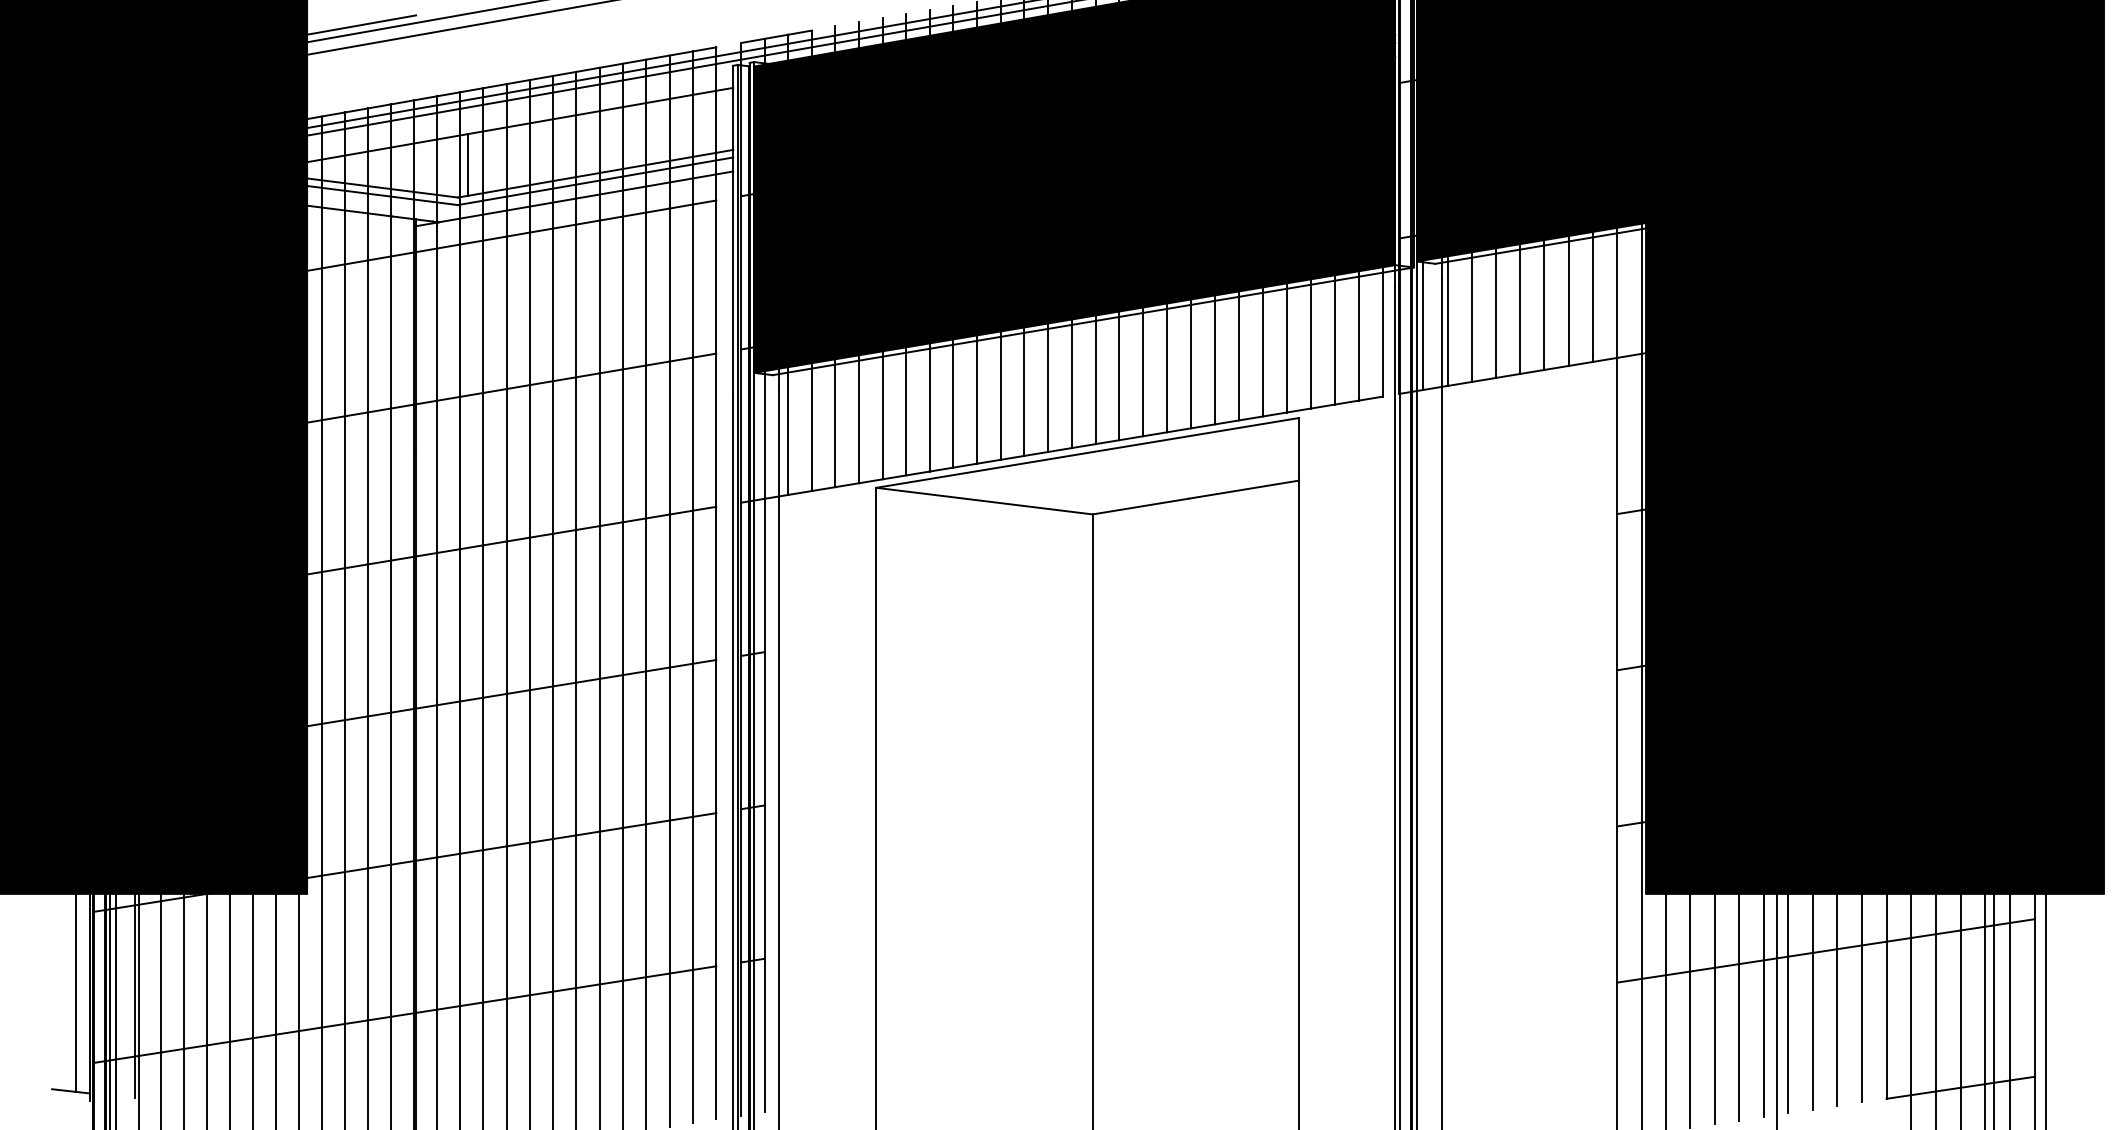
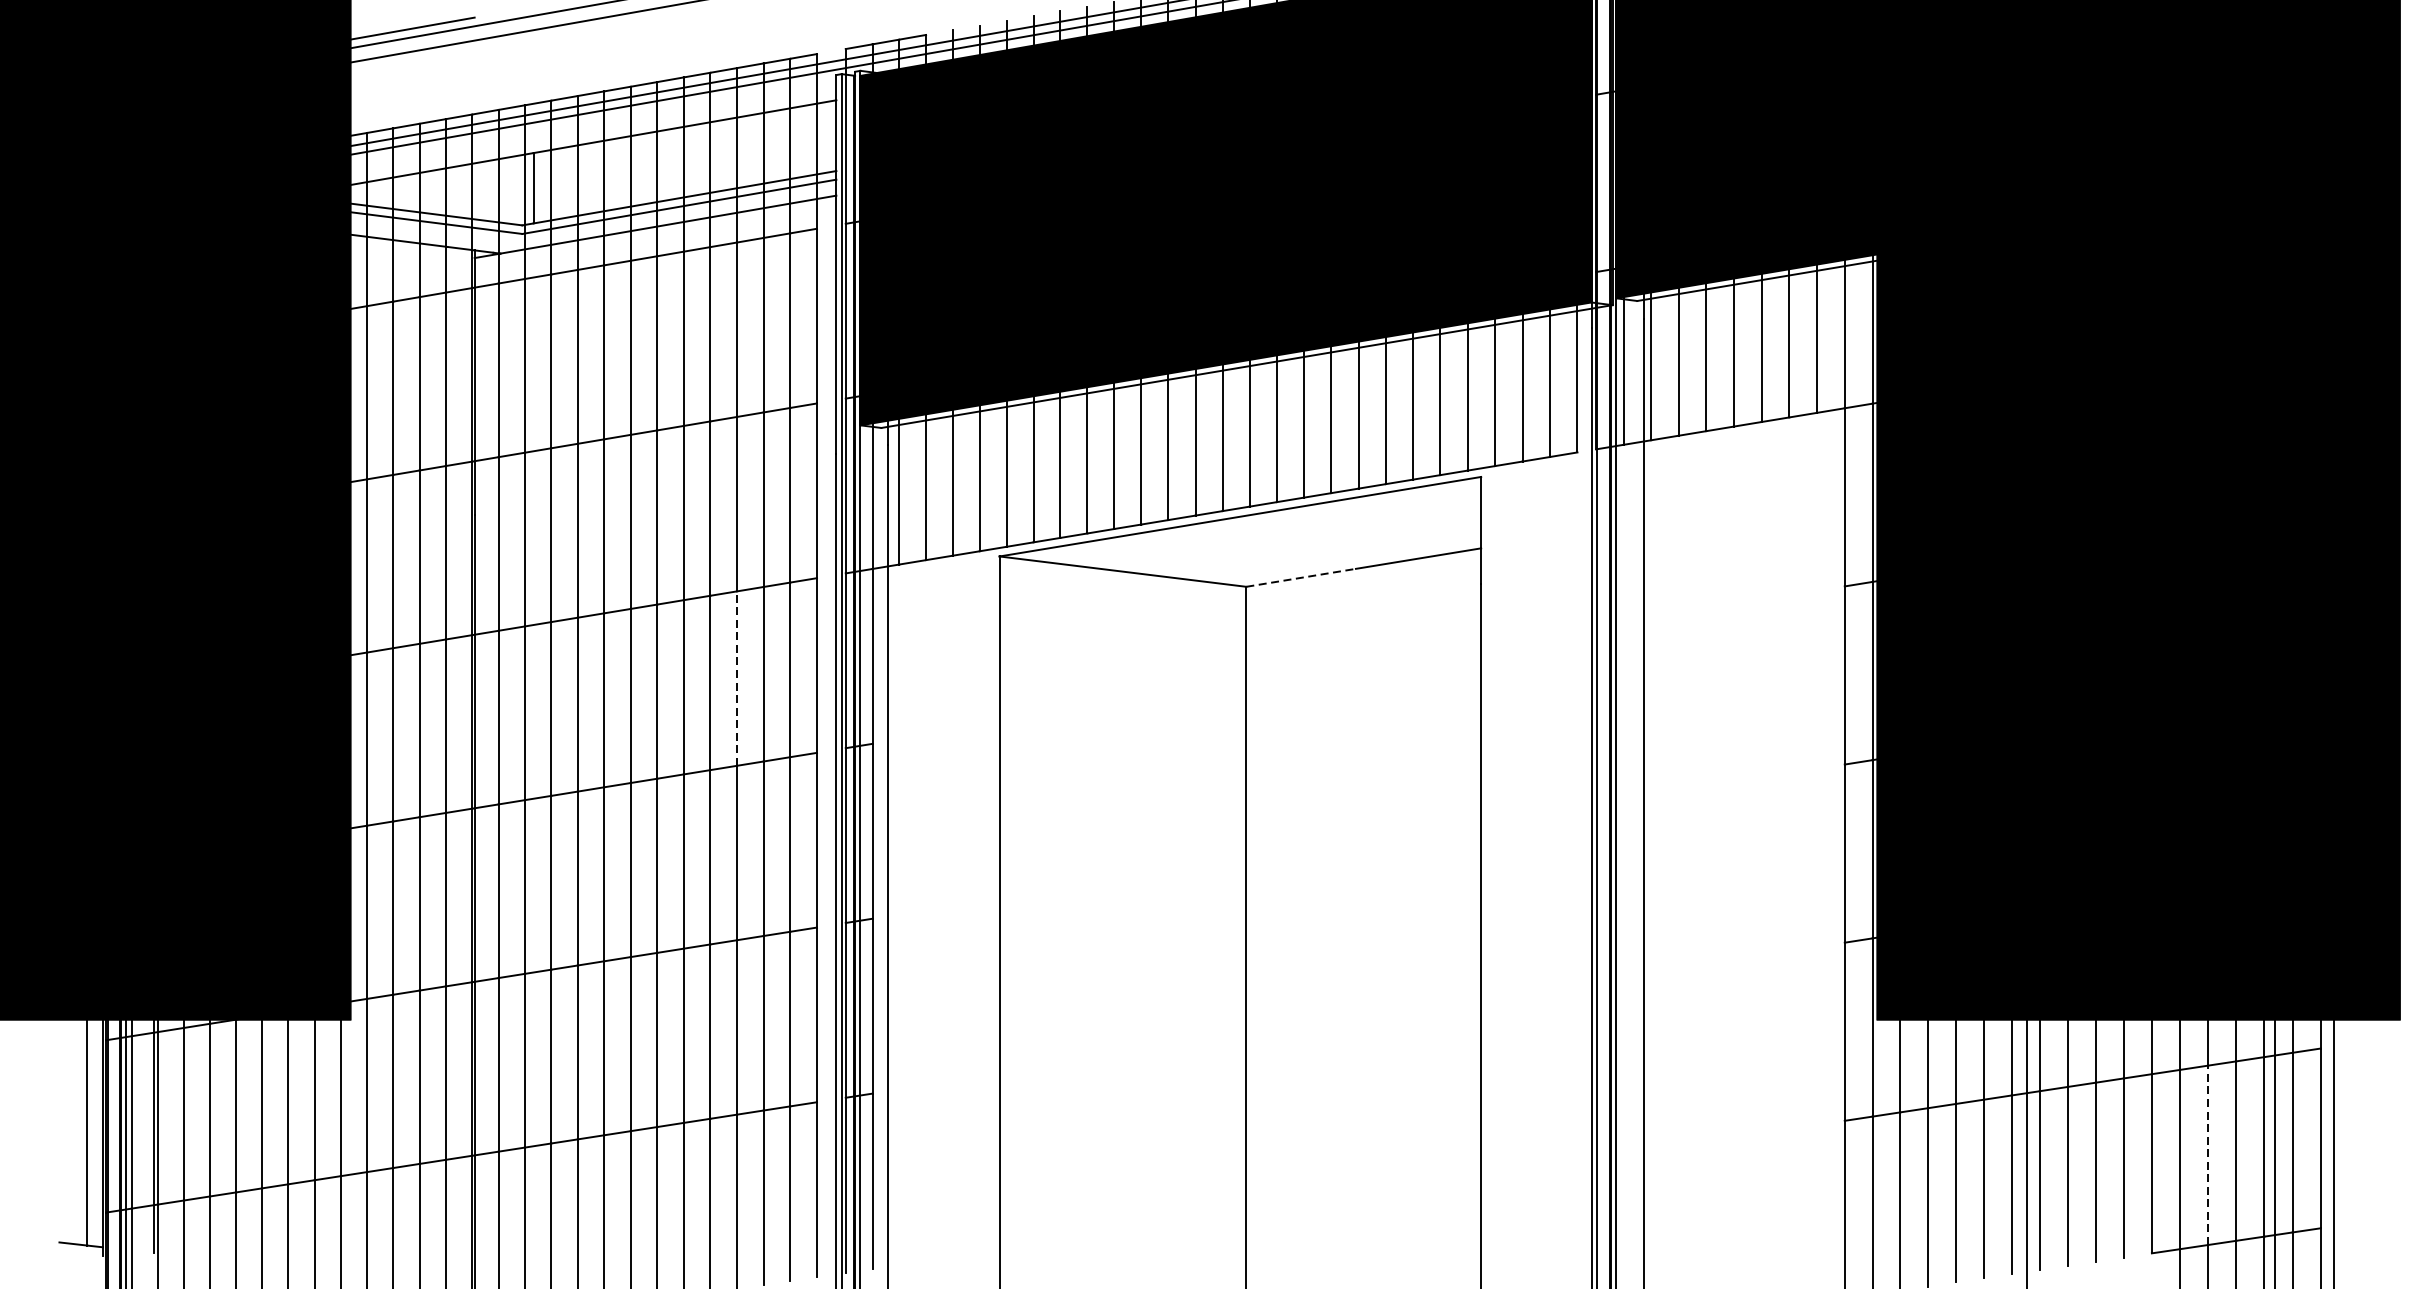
line: (1140, 506) -> (1300, 577), solid -> dashed
line: (646, 594) -> (737, 678), solid -> dashed
line: (1935, 1012) -> (2207, 1154), solid -> dashed

